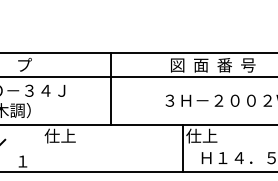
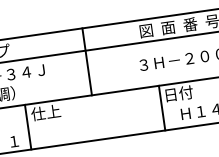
text: (201, 135) -> (178, 93), 仕上 -> 日付
line: (39, 148) -> (28, 127), added

